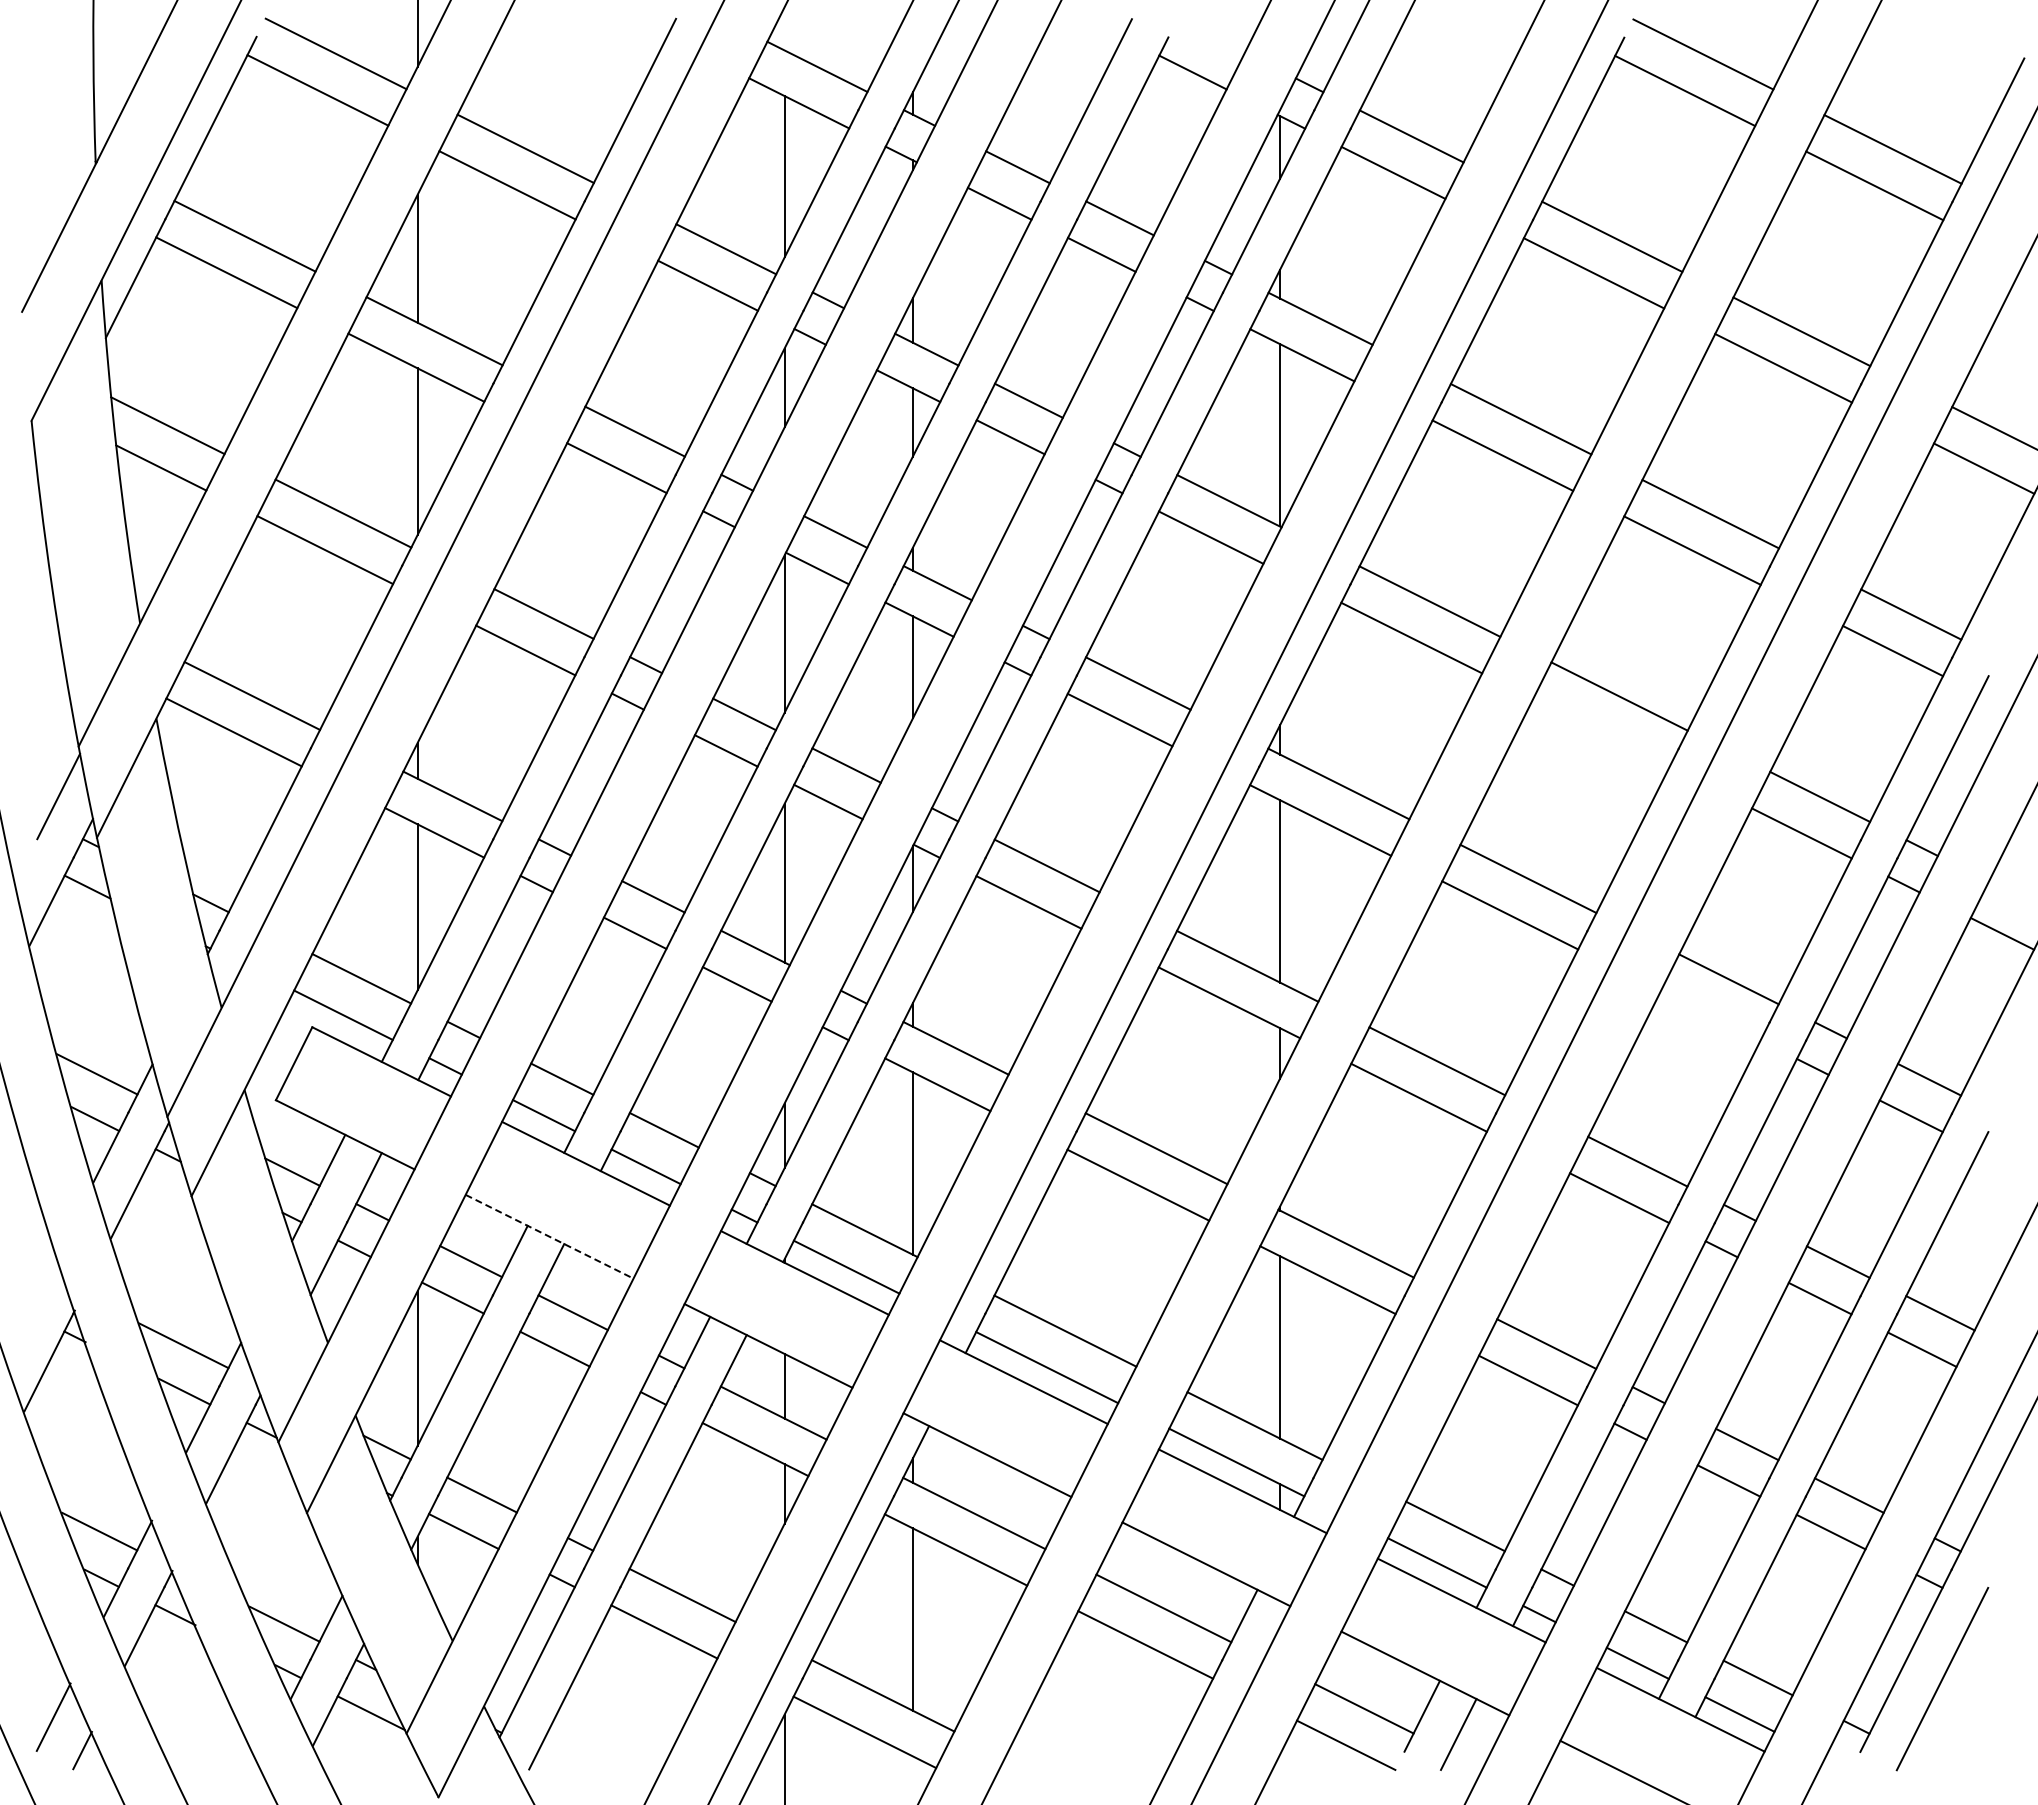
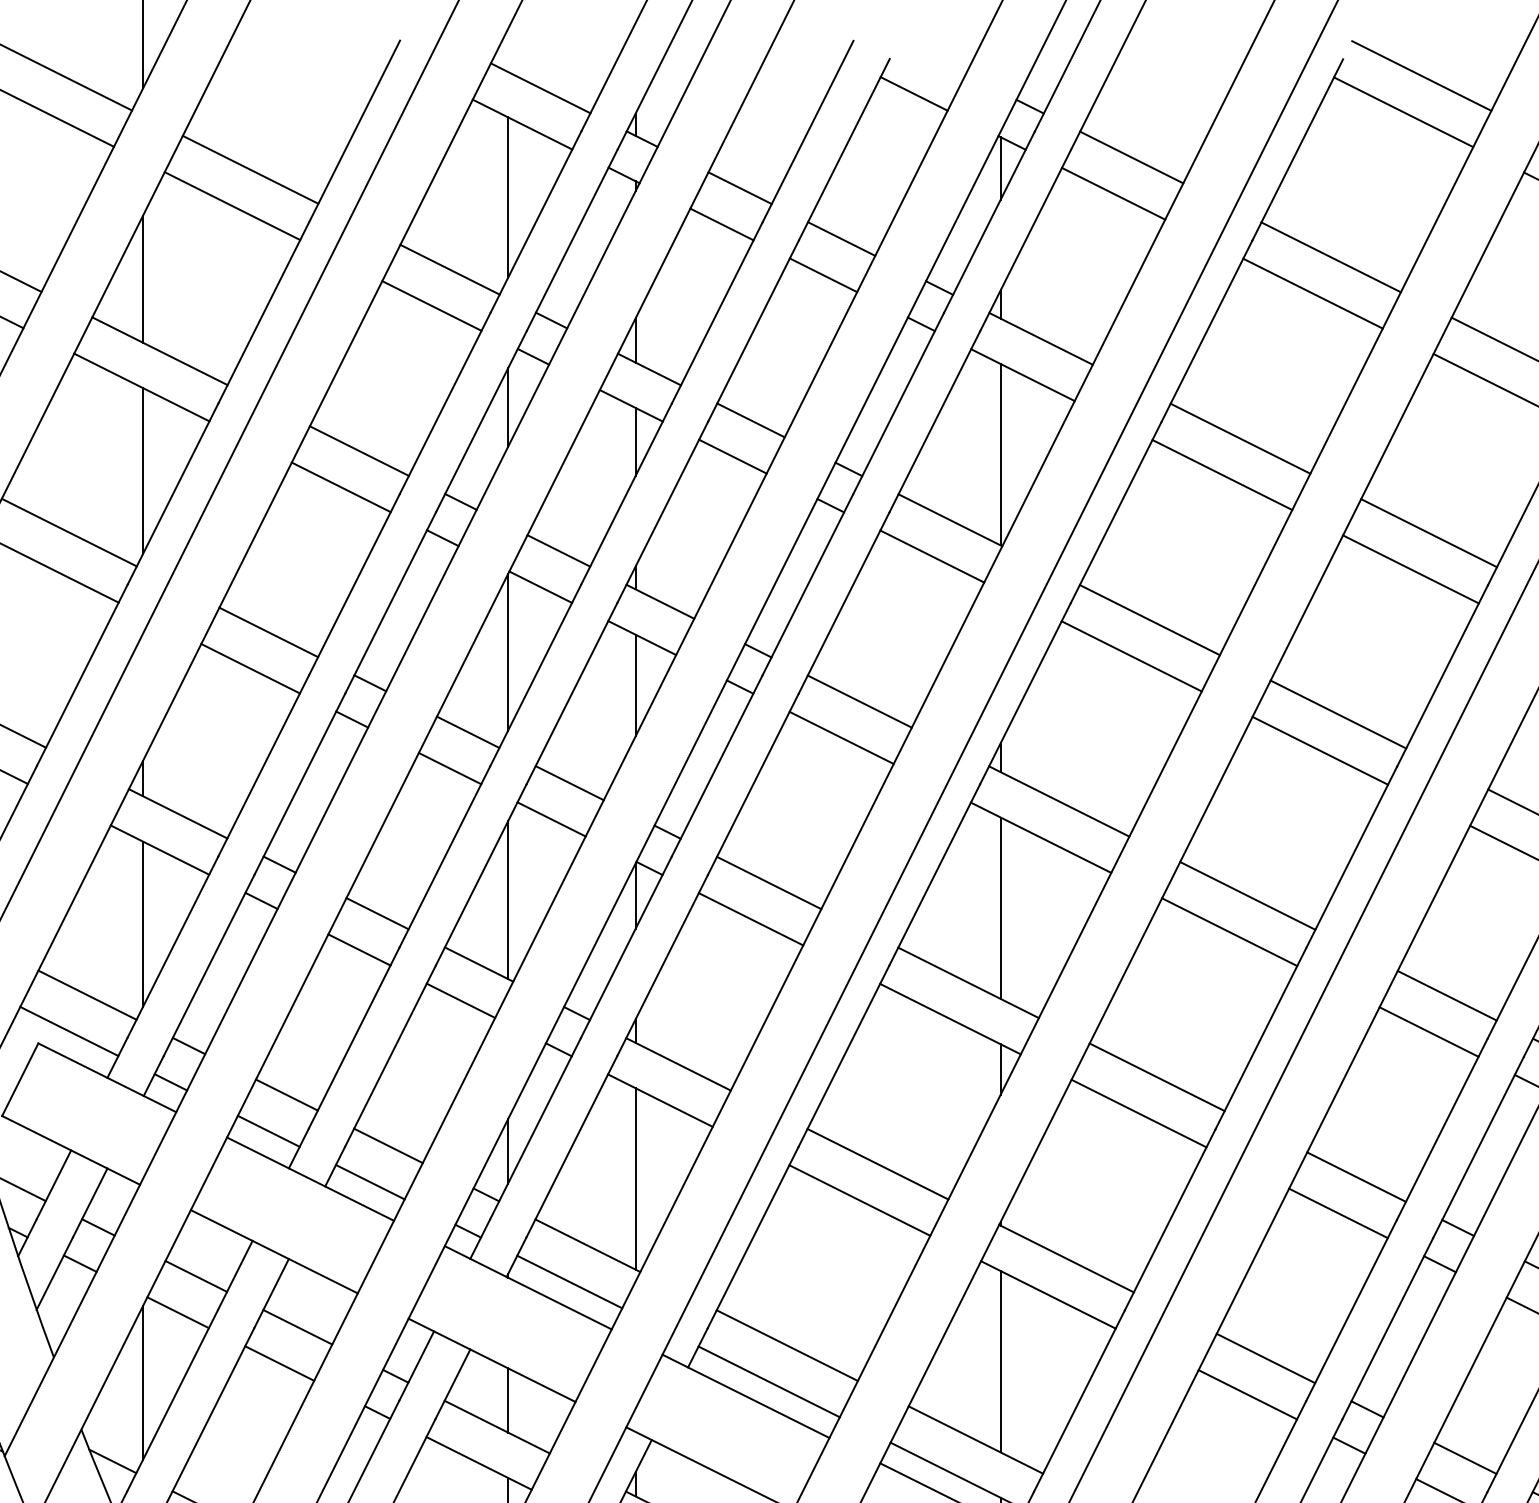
line: (1601, 732) -> (1320, 750), added
line: (1710, 1015) -> (1428, 1031), added
line: (549, 1236) -> (274, 1251), dashed -> solid

